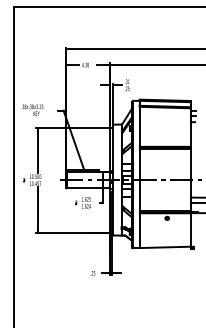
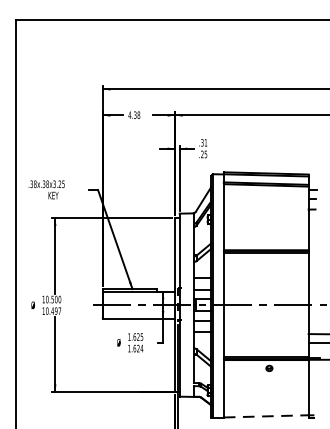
line: (165, 247) -> (266, 416), solid -> dashed

